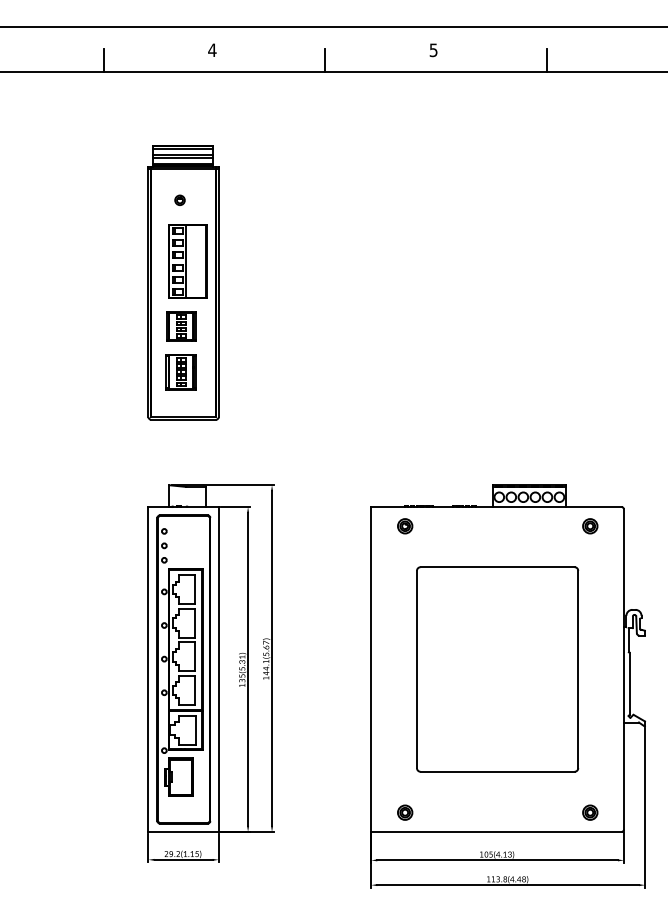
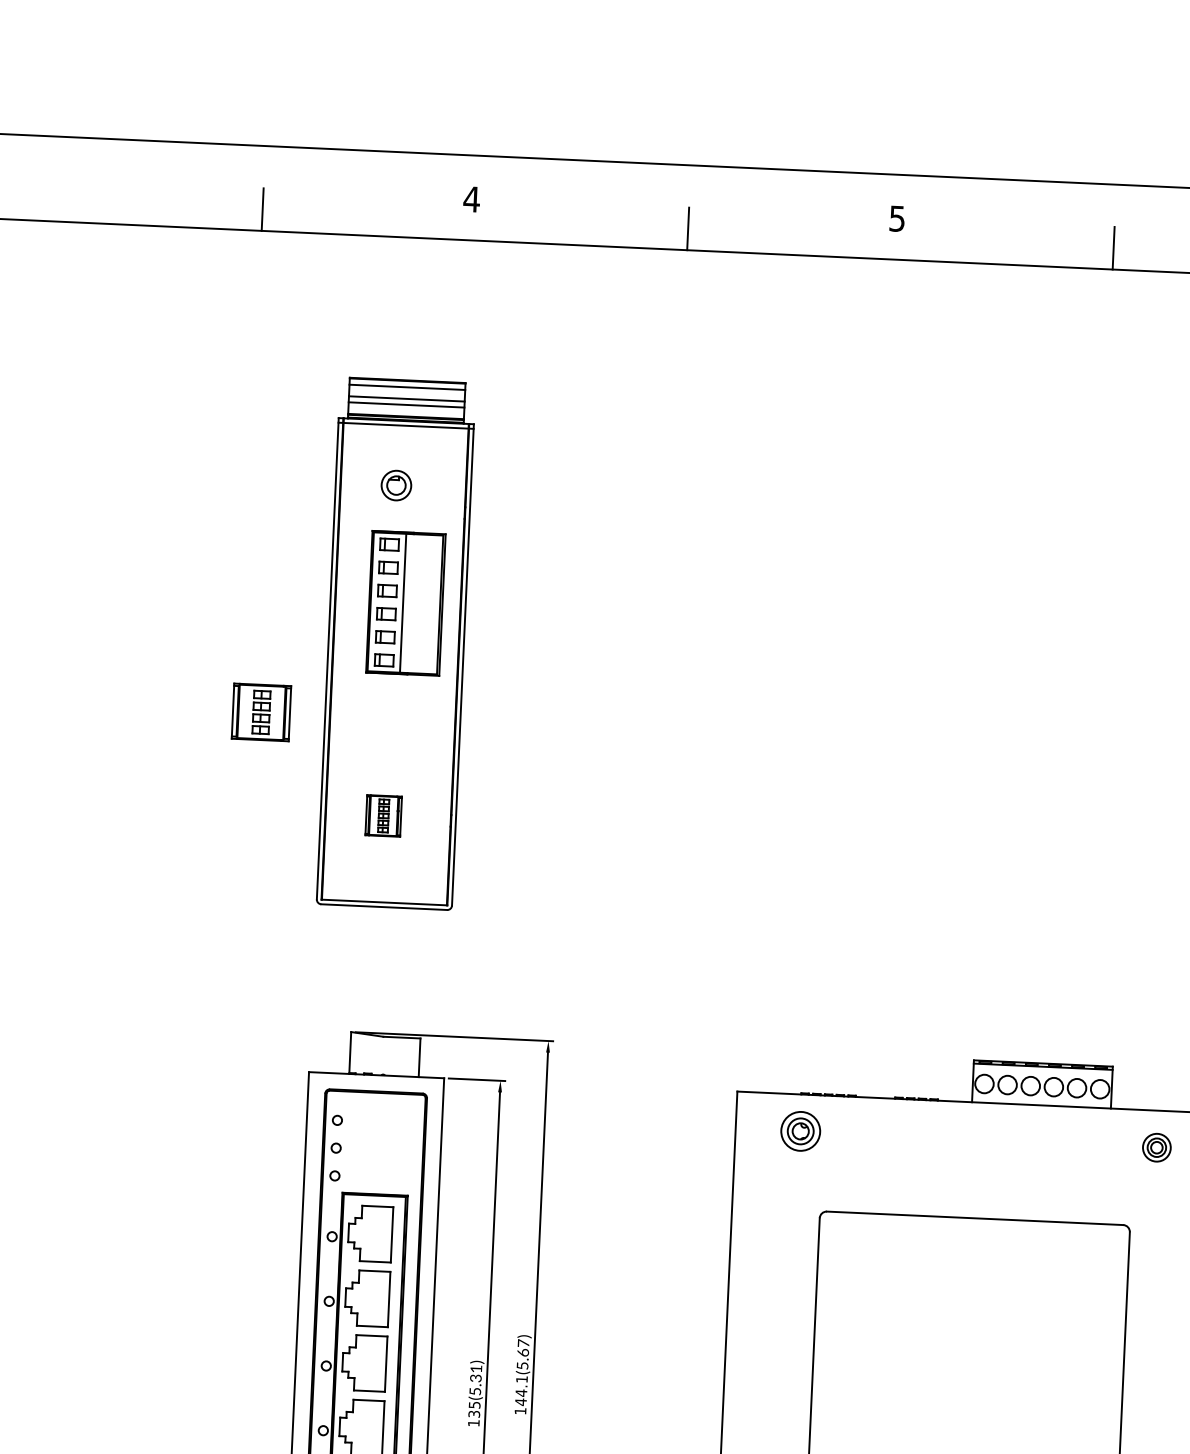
part: (179, 199) -> (395, 483), size x1.6
part: (181, 326) -> (261, 712), moved
part: (180, 372) -> (382, 816), size x0.6
part: (405, 526) -> (801, 1132), size x1.4

